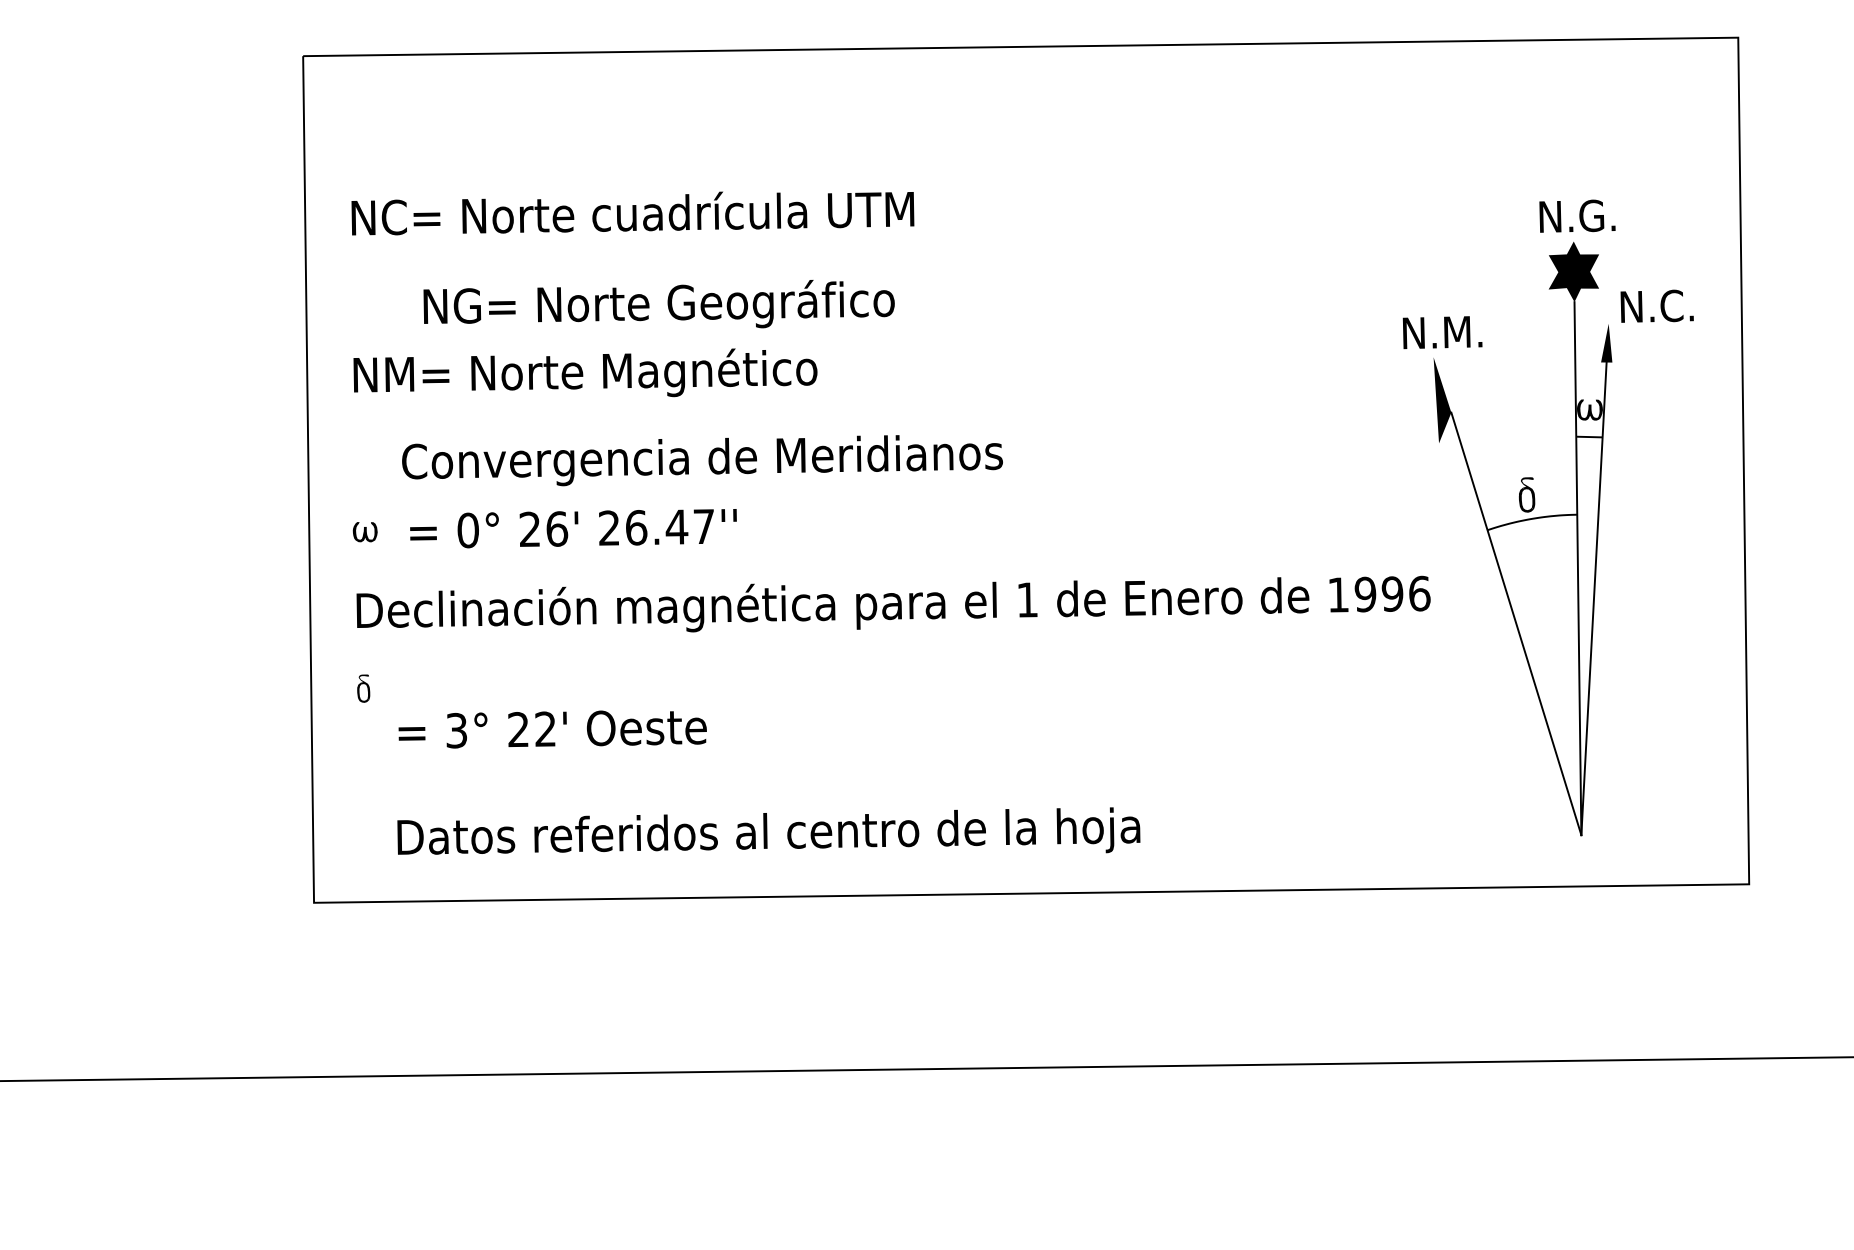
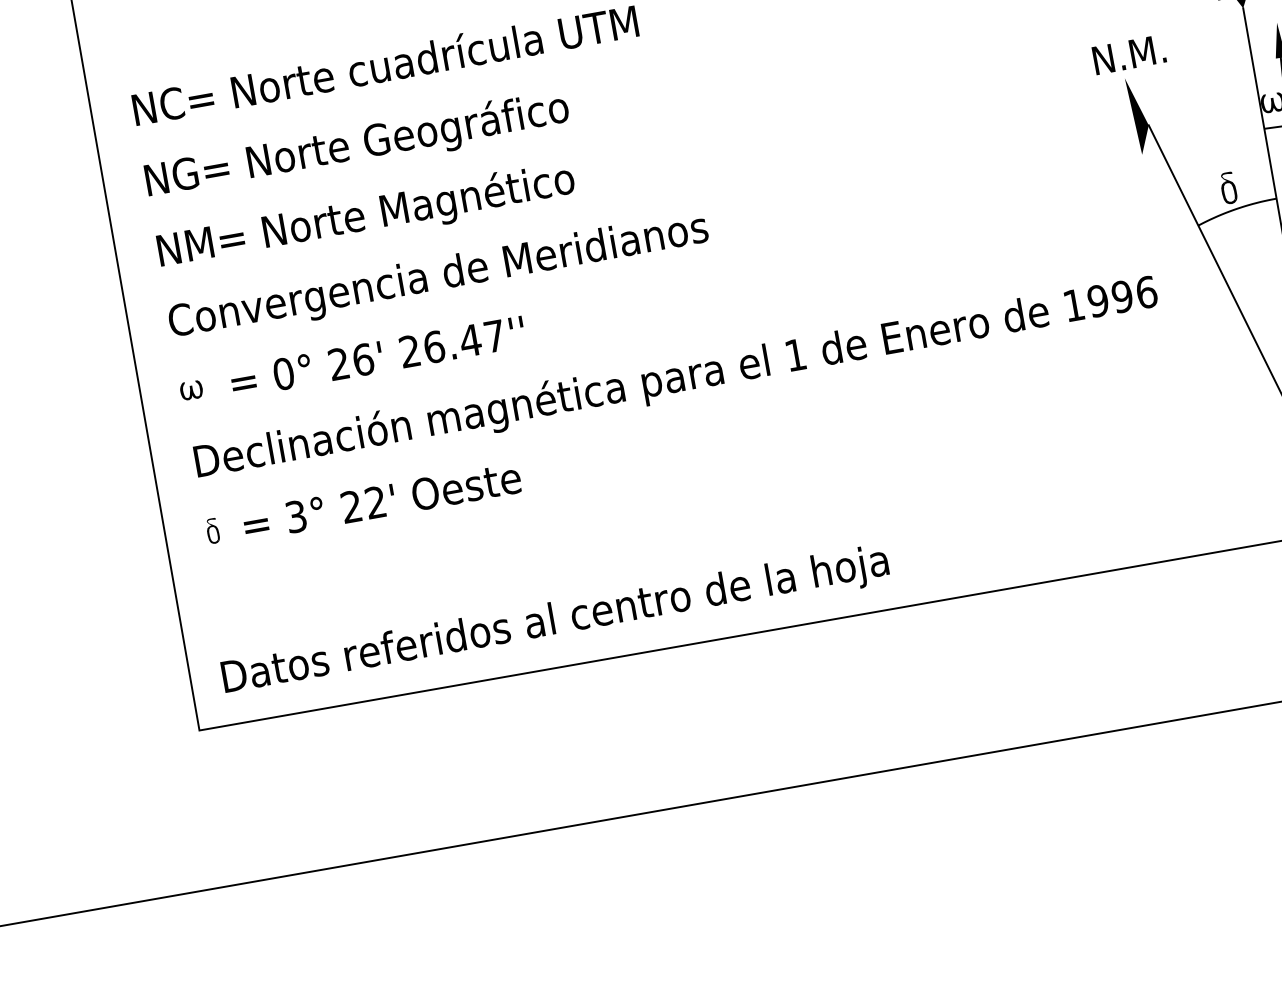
text: (658, 304) -> (356, 144), moved
text: (702, 460) -> (438, 277), moved
text: (552, 729) -> (382, 501), moved
text: (768, 830) -> (554, 617), moved

